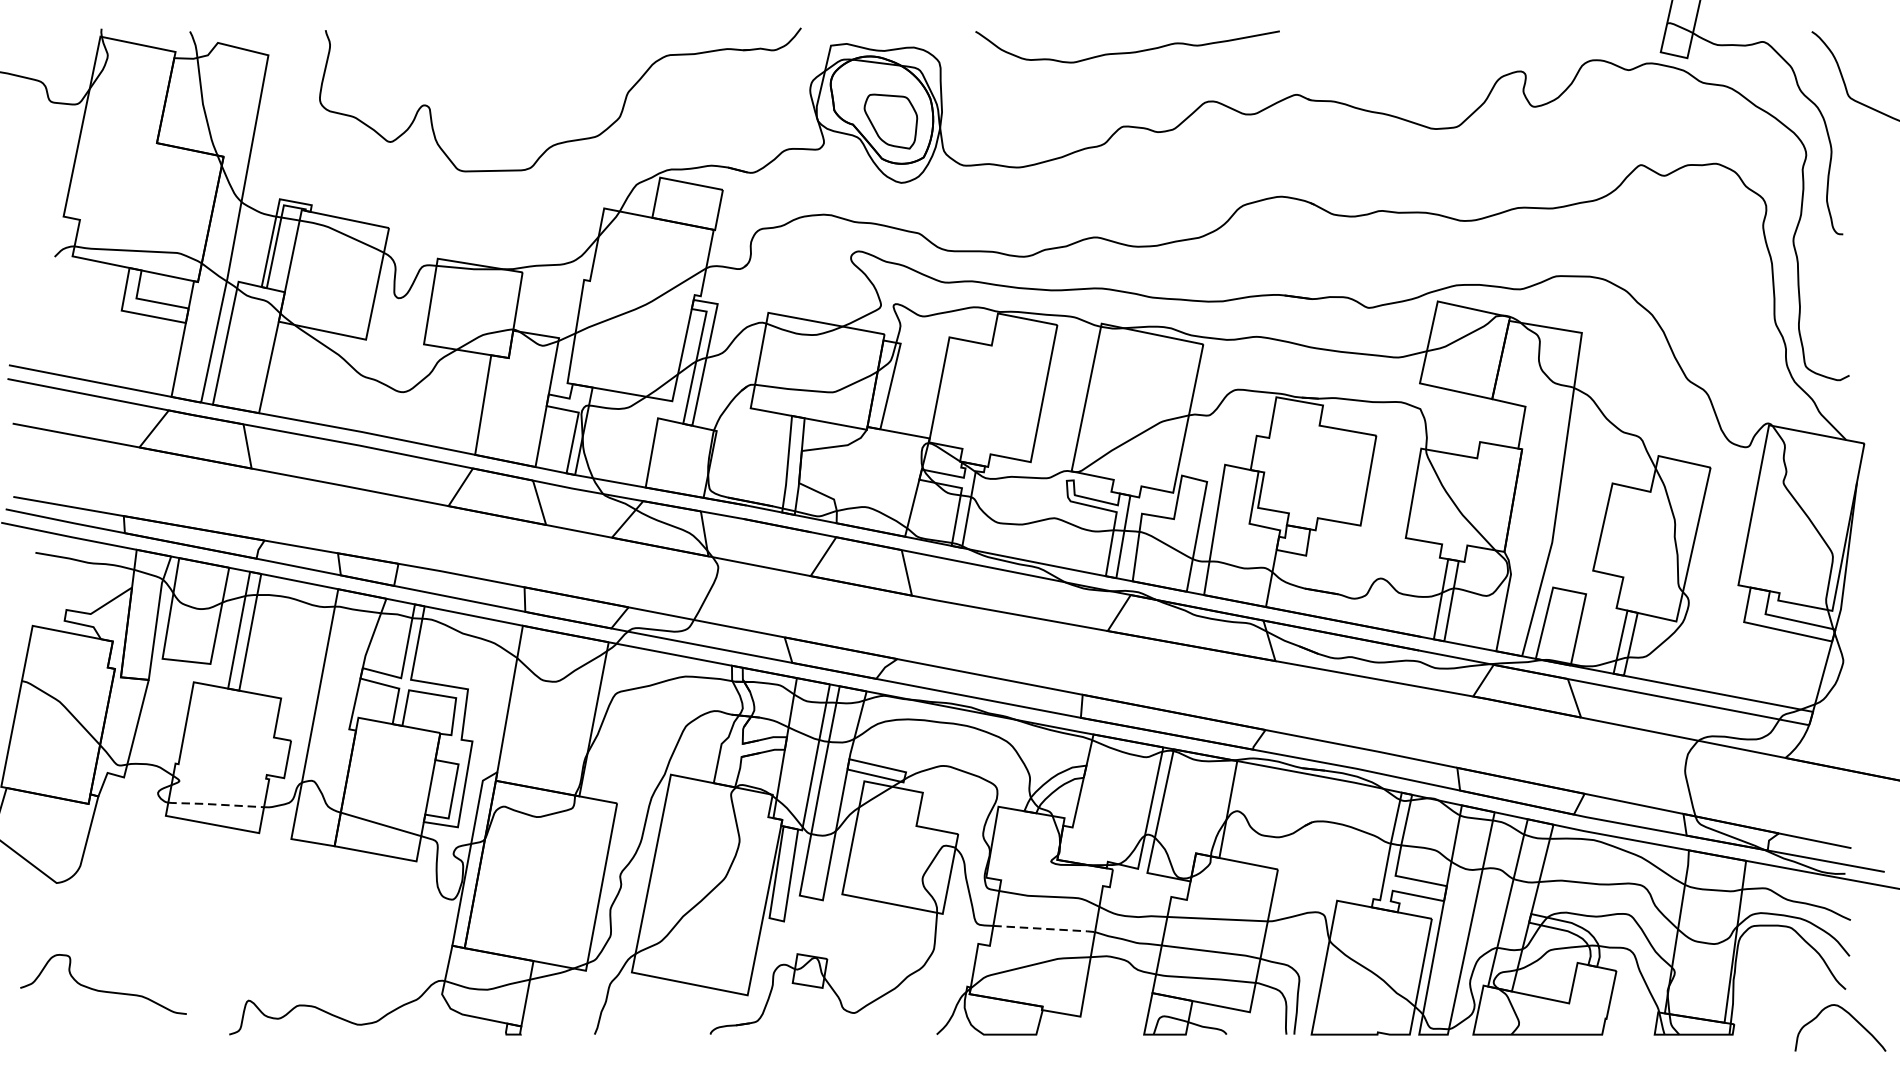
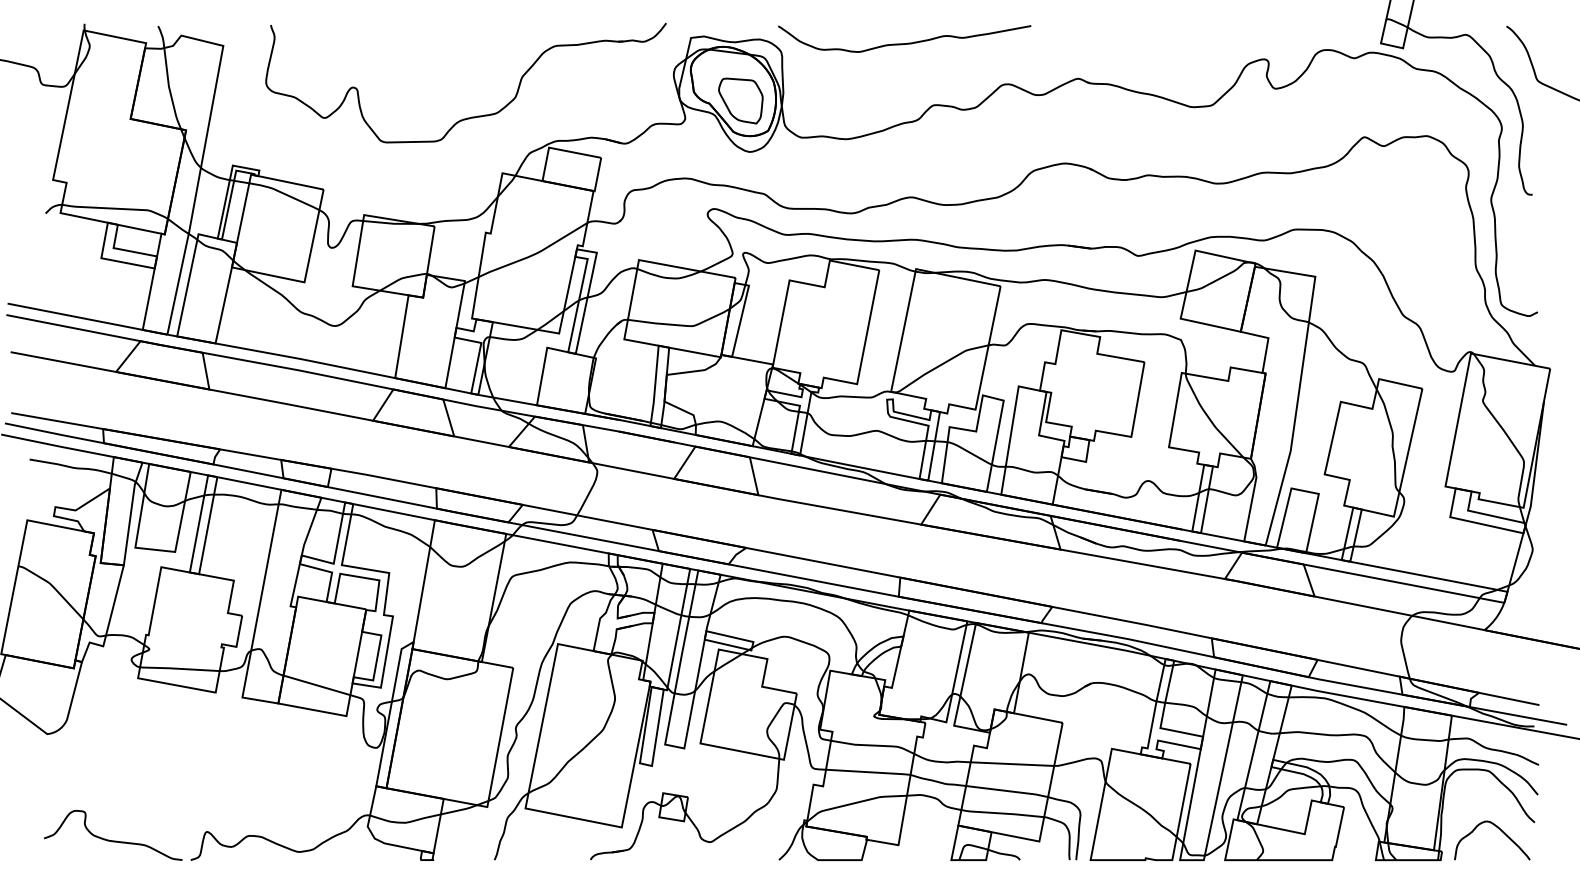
curve: (1131, 51) -> (907, 42), moved
line: (214, 804) -> (178, 668), dashed -> solid
line: (1045, 929) -> (869, 772), dashed -> solid
curve: (103, 990) -> (113, 840), moved
curve: (1851, 1017) -> (1501, 831), moved

